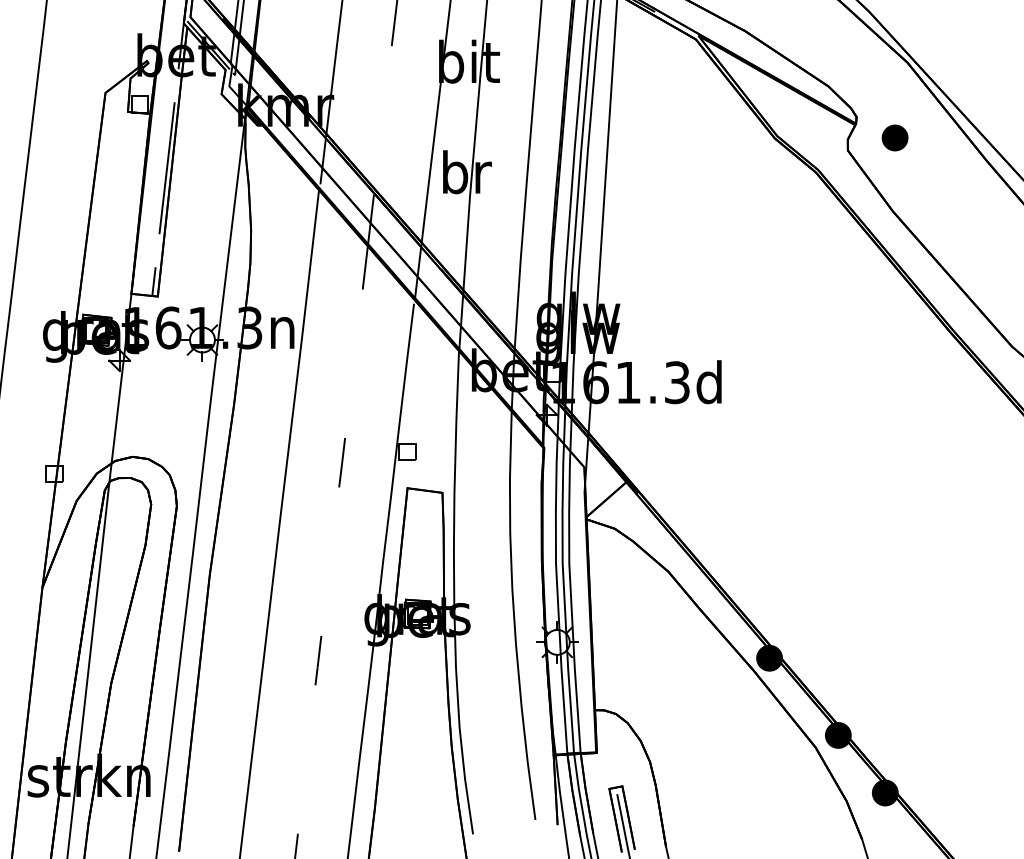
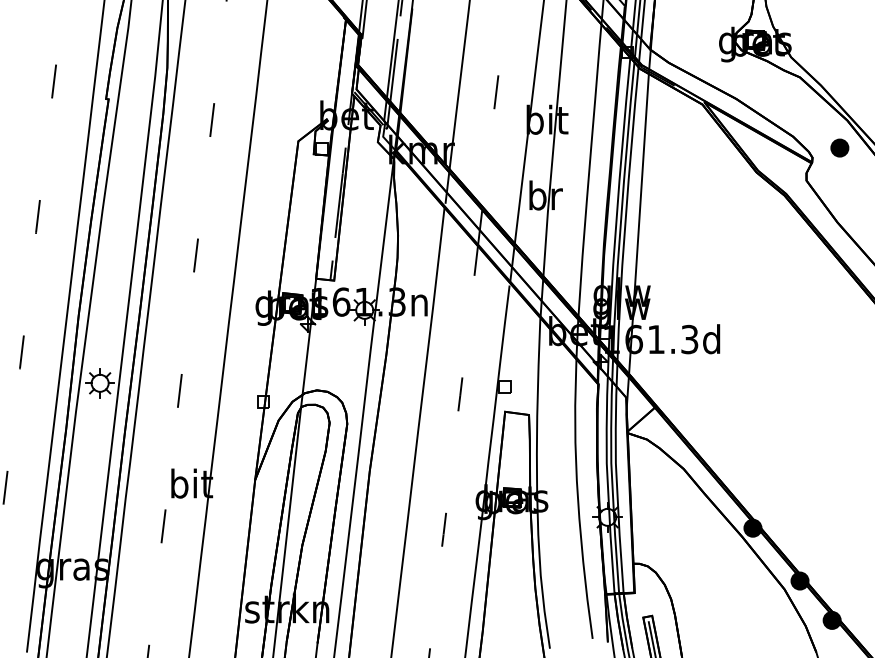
part: (894, 137) -> (839, 147), moved

